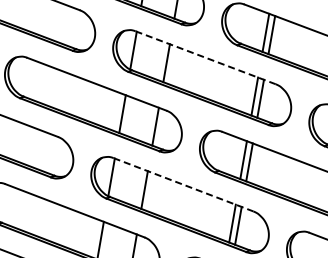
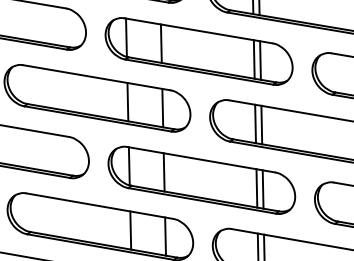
line: (205, 57) -> (198, 30), dashed -> solid
line: (183, 184) -> (201, 159), dashed -> solid

